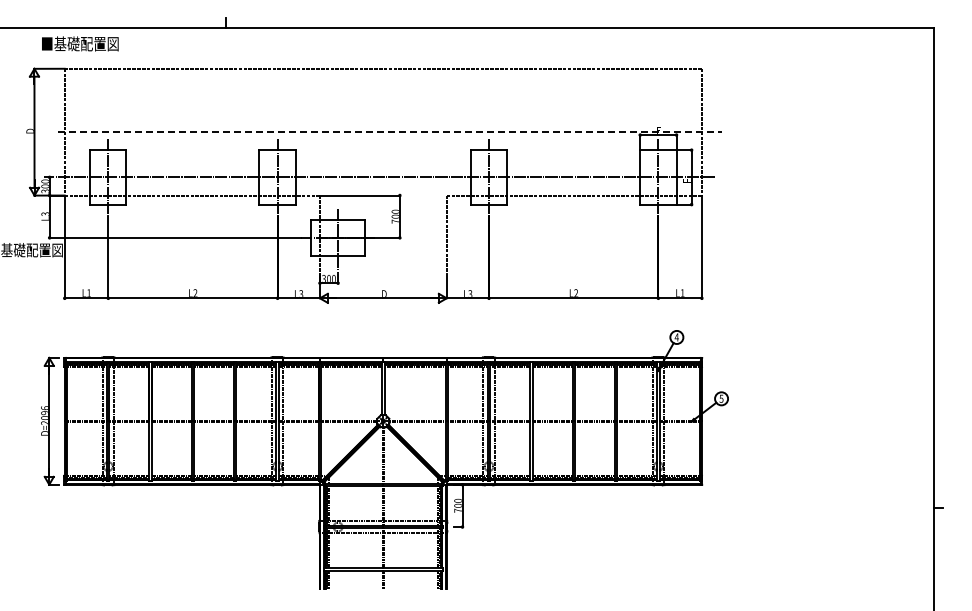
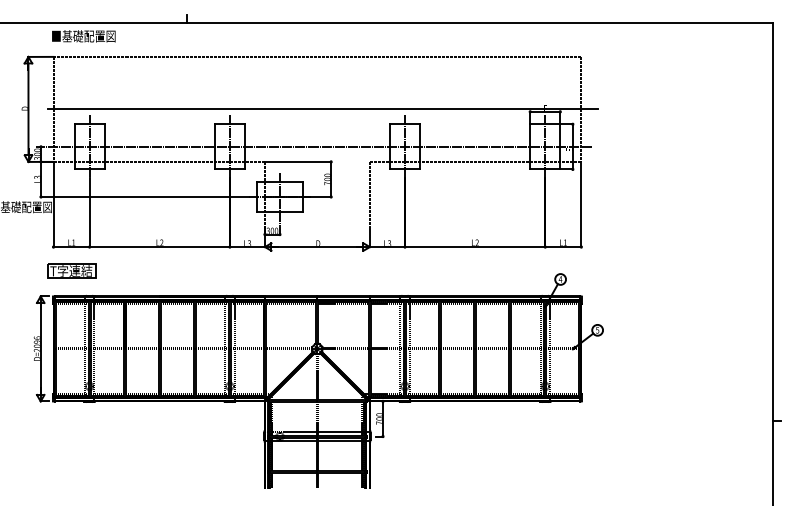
text: (80, 43) -> (83, 35), moved
line: (390, 132) -> (323, 109), dashed -> solid
part: (86, 327) -> (71, 271), added

